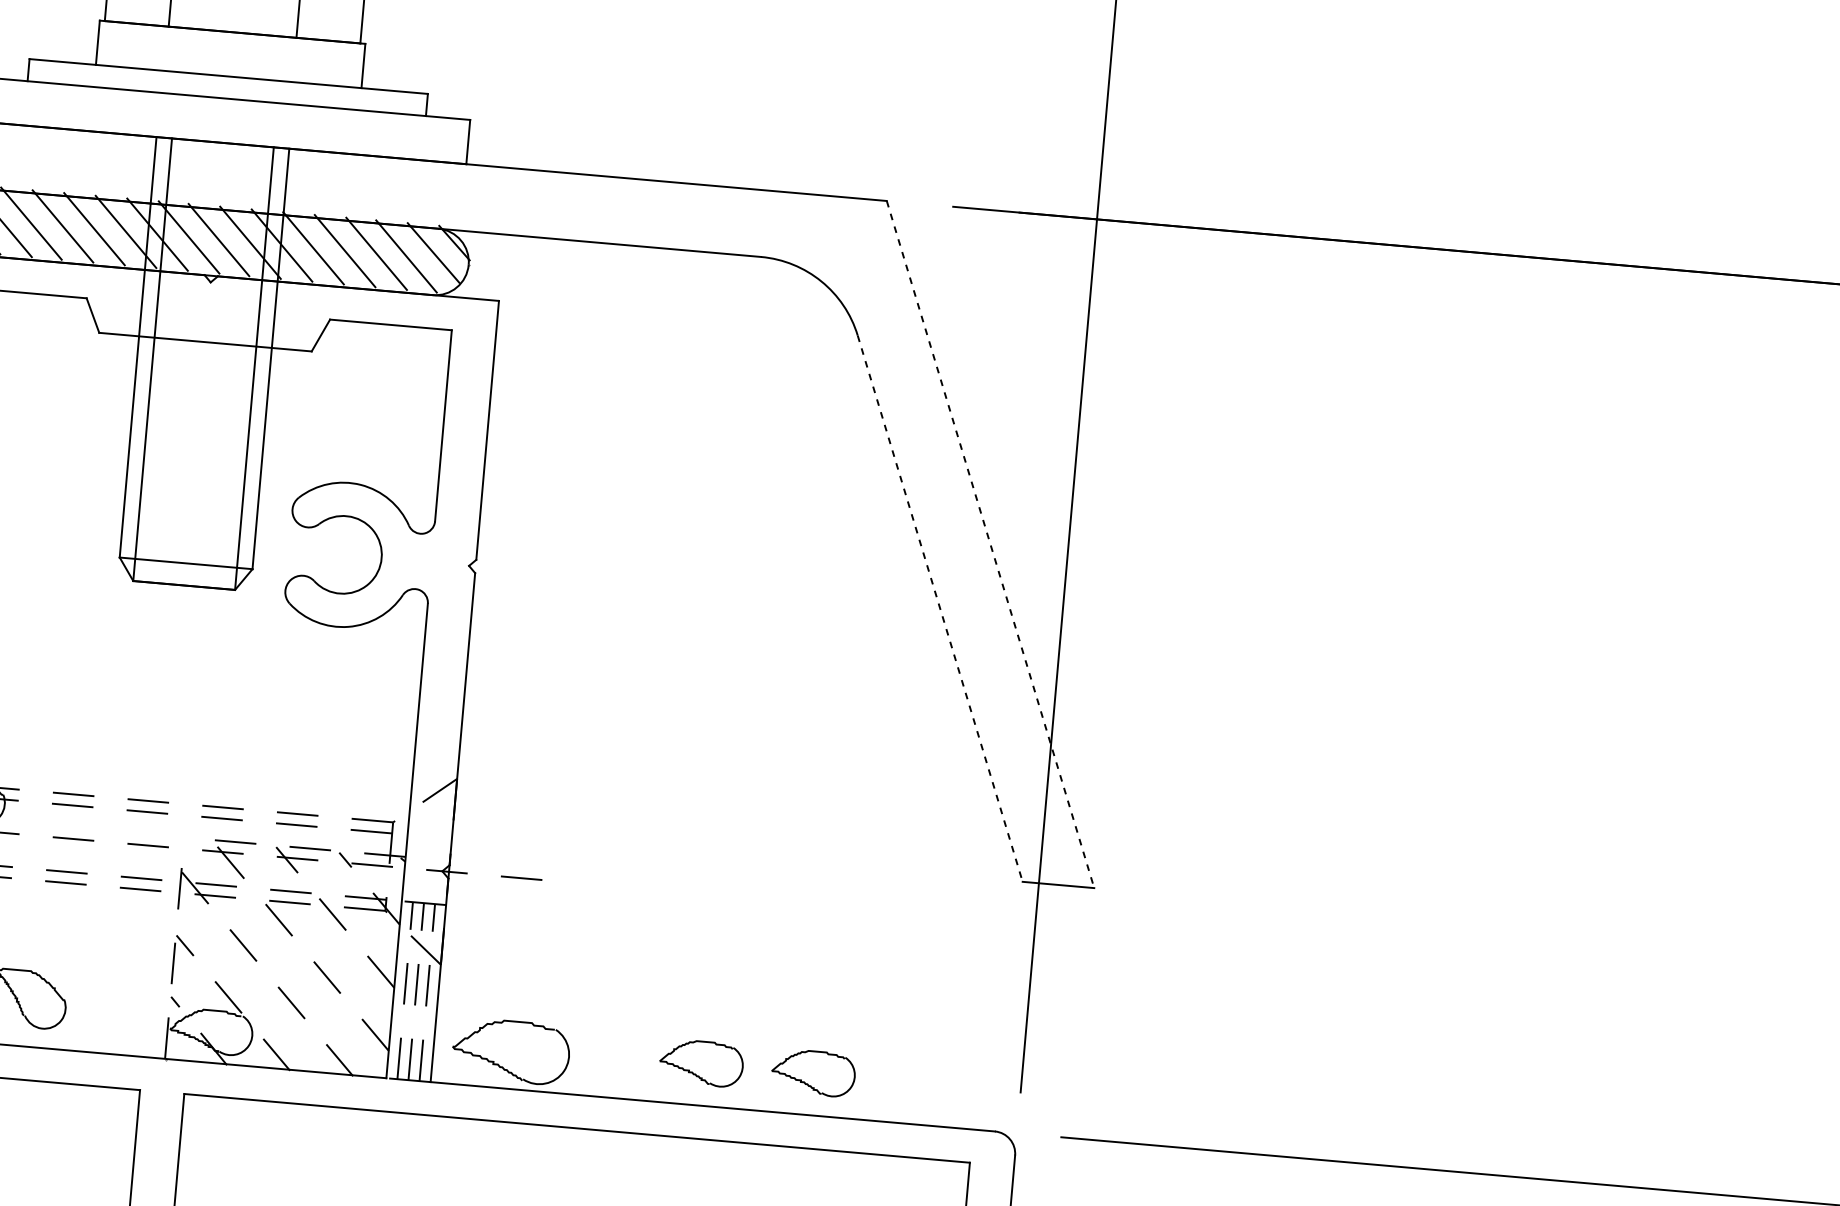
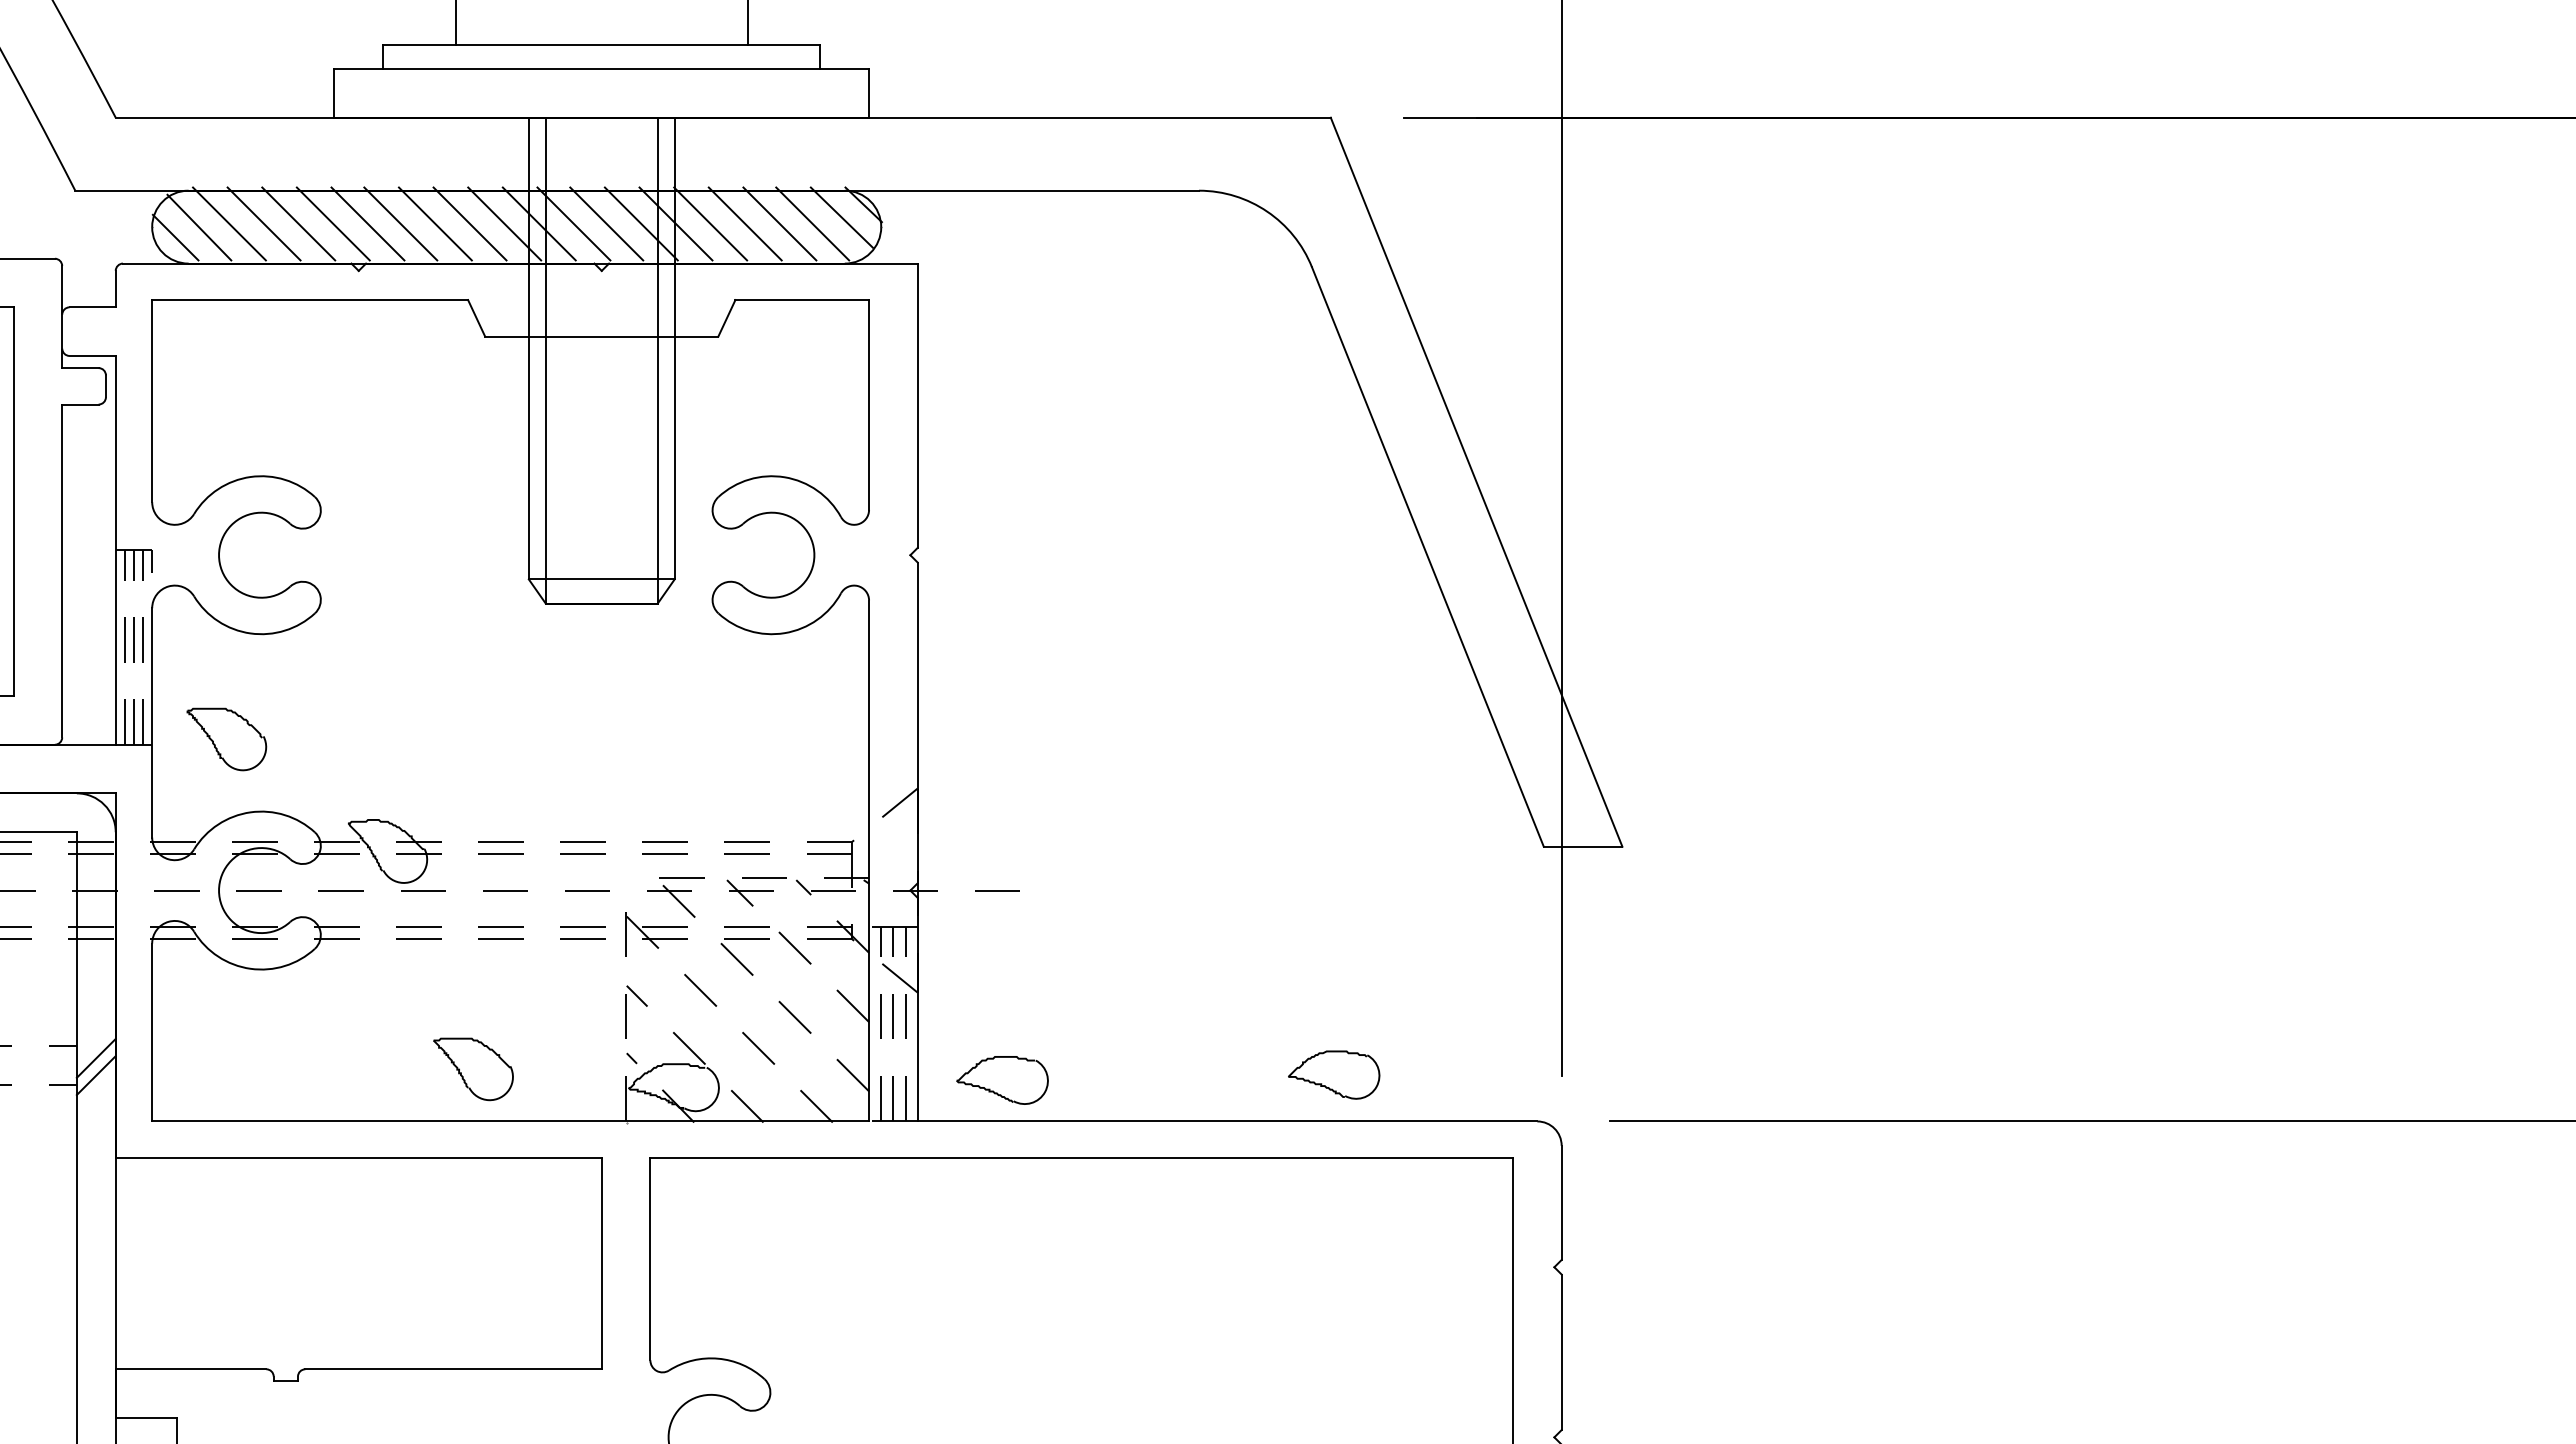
line: (990, 544) -> (1476, 482), dashed -> solid
line: (940, 609) -> (1428, 557), dashed -> solid
part: (511, 1051) -> (1002, 1080), size x0.71
part: (701, 1062) -> (1211, 1074), removed

